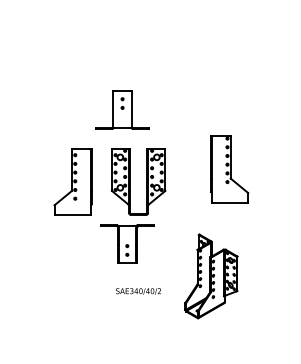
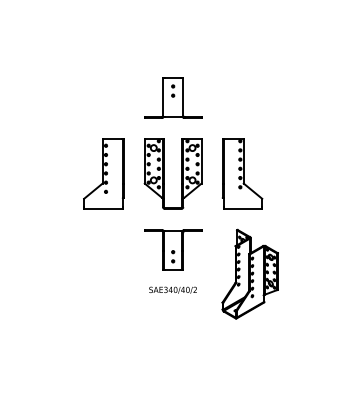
part: (122, 109) -> (173, 97), moved
part: (229, 169) -> (242, 173), moved
part: (127, 243) -> (173, 249), moved

